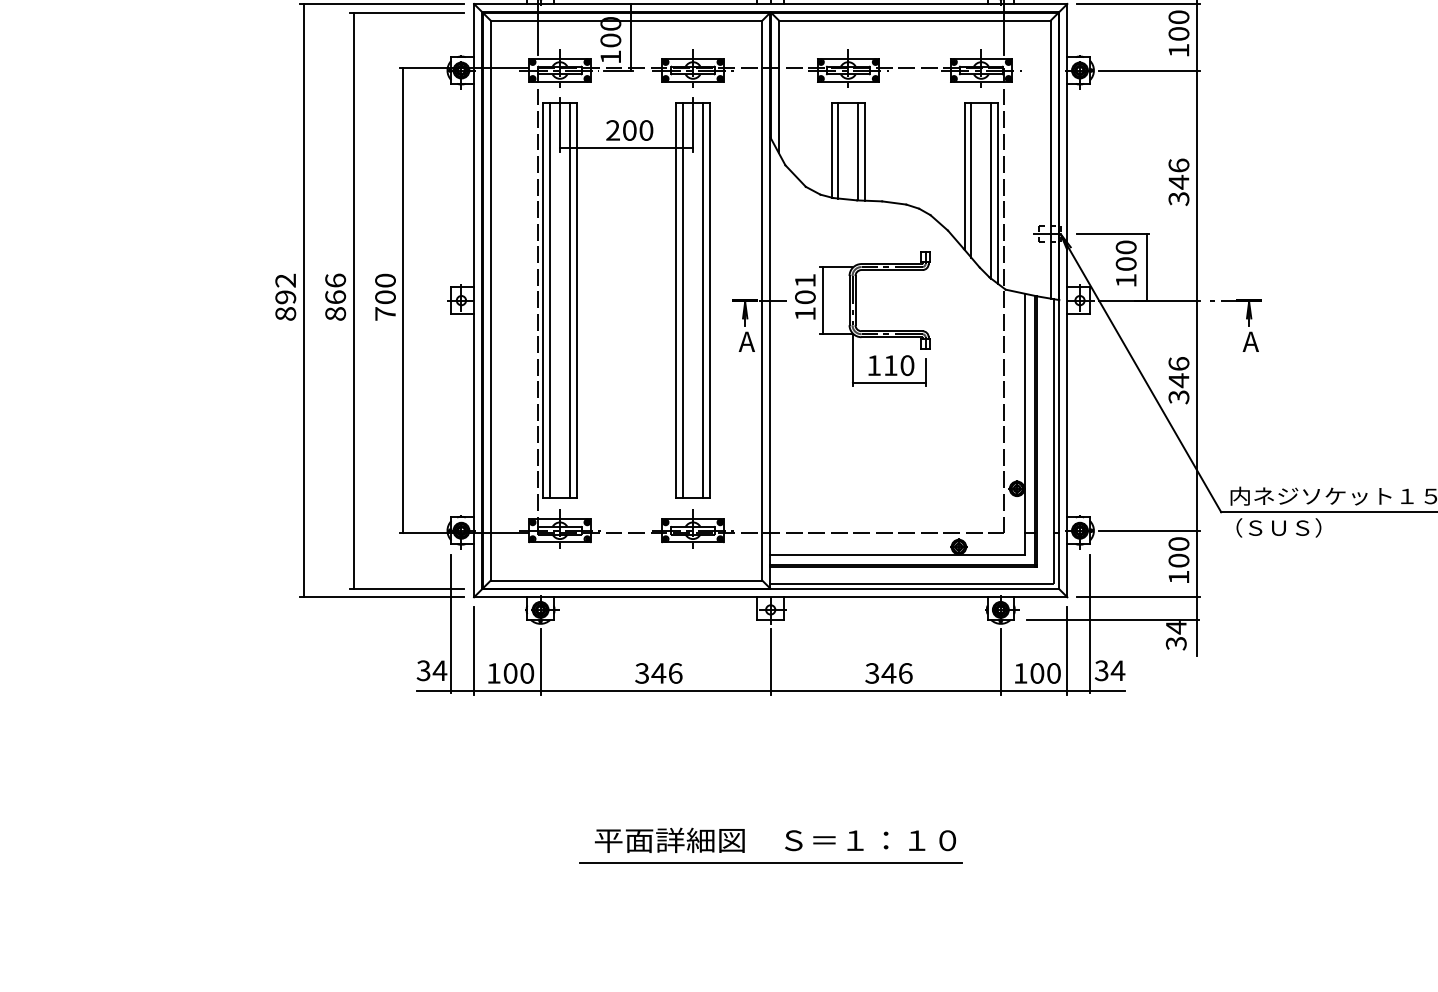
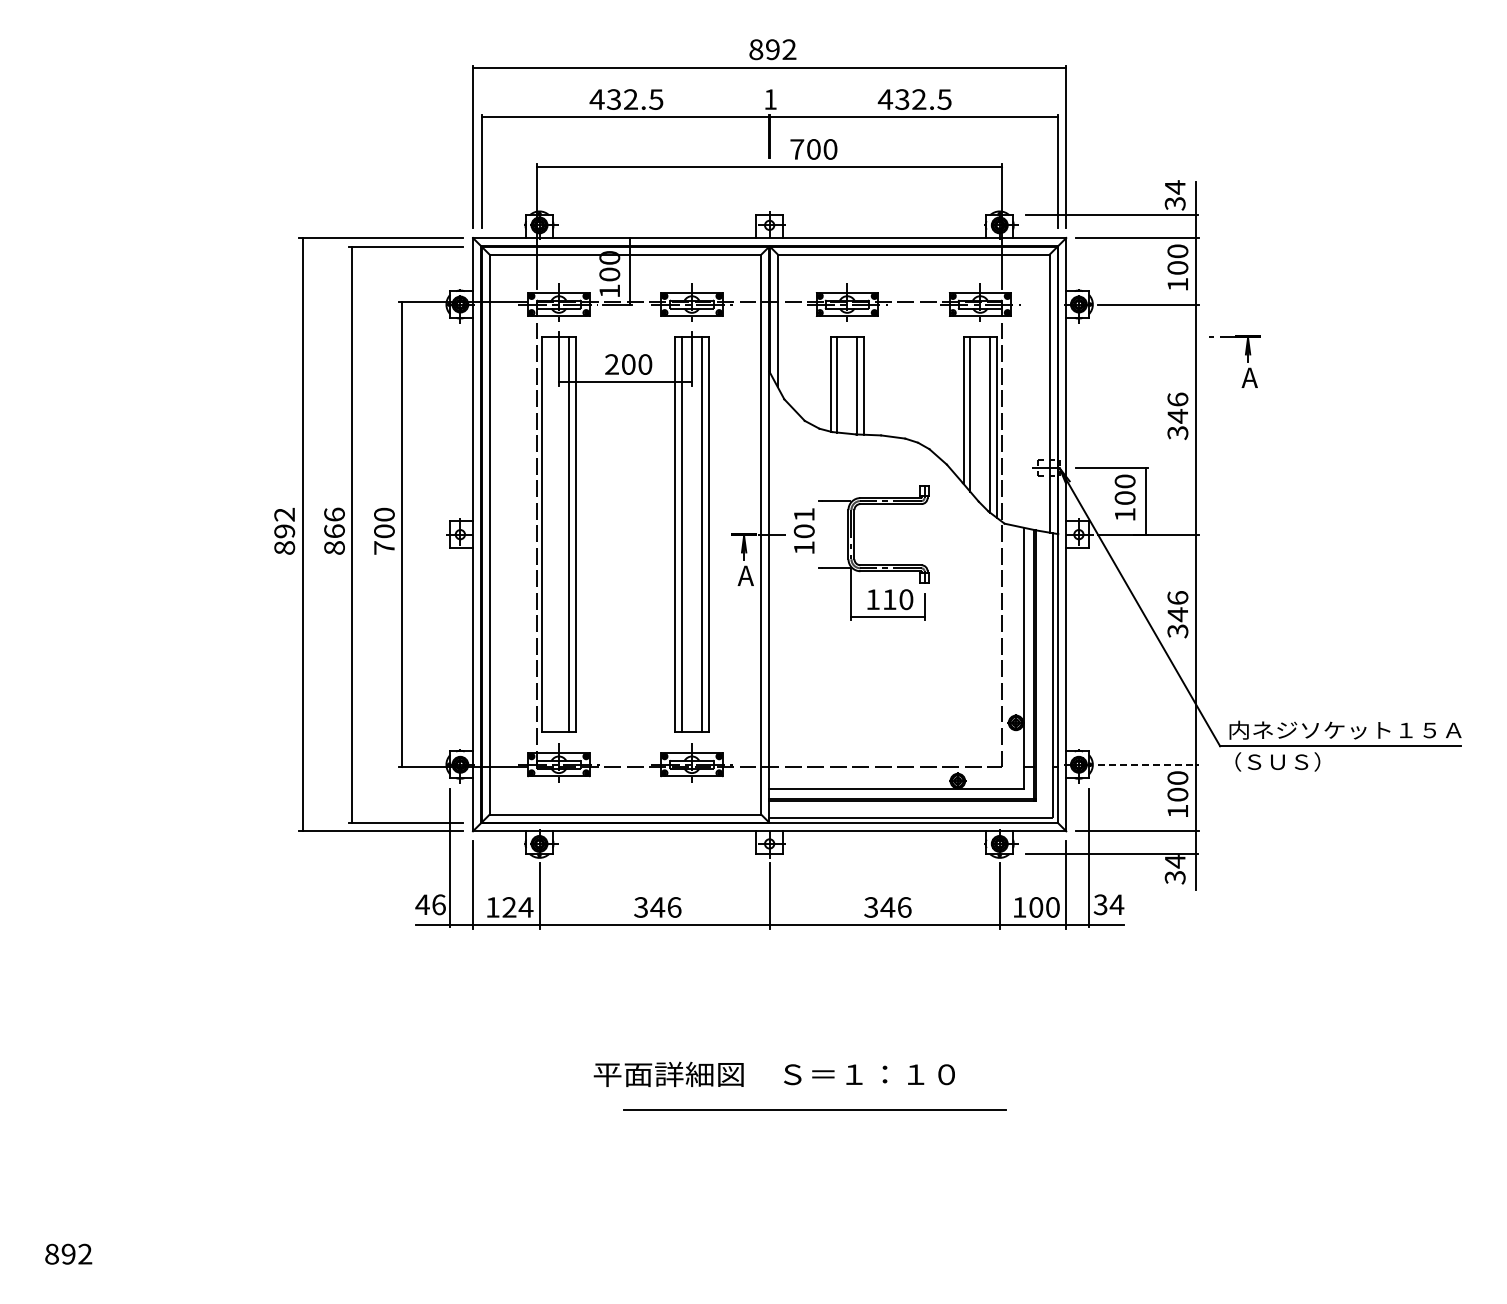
line: (549, 300) -> (548, 534), removed
line: (823, 300) -> (822, 534), removed
part: (1246, 319) -> (1245, 355), moved
line: (1149, 530) -> (1148, 764), solid -> dashed
text: (431, 670) -> (430, 904), 34 -> 46
text: (518, 673) -> (517, 907), 100 -> 124
line: (770, 862) -> (814, 1109), moved

